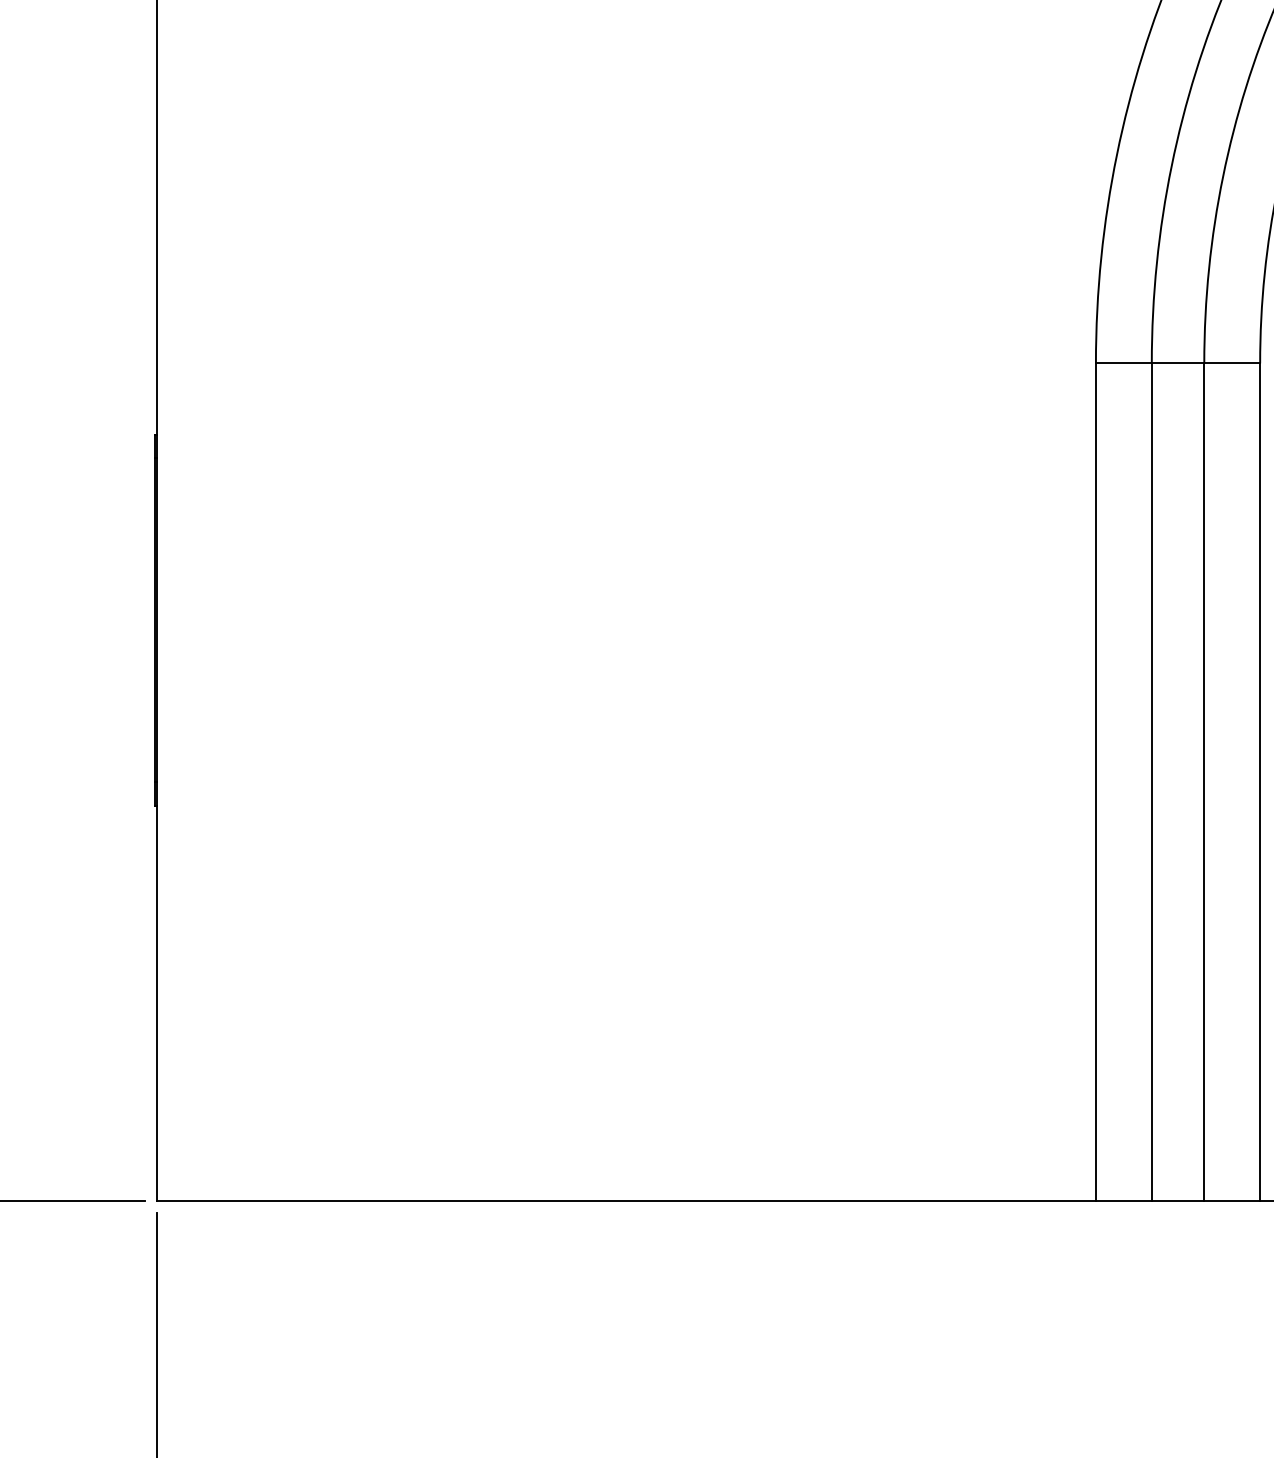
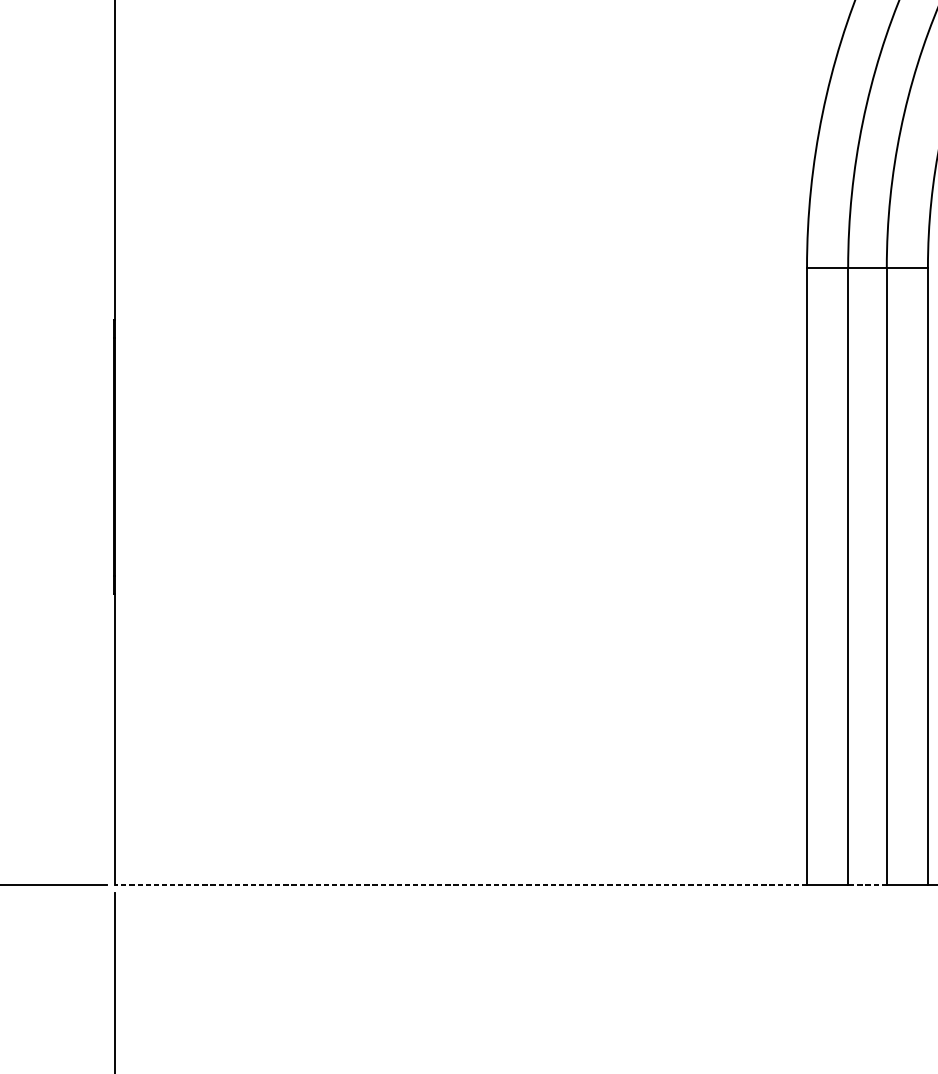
line: (626, 1200) -> (461, 884), solid -> dashed
line: (1177, 1200) -> (867, 884), solid -> dashed

